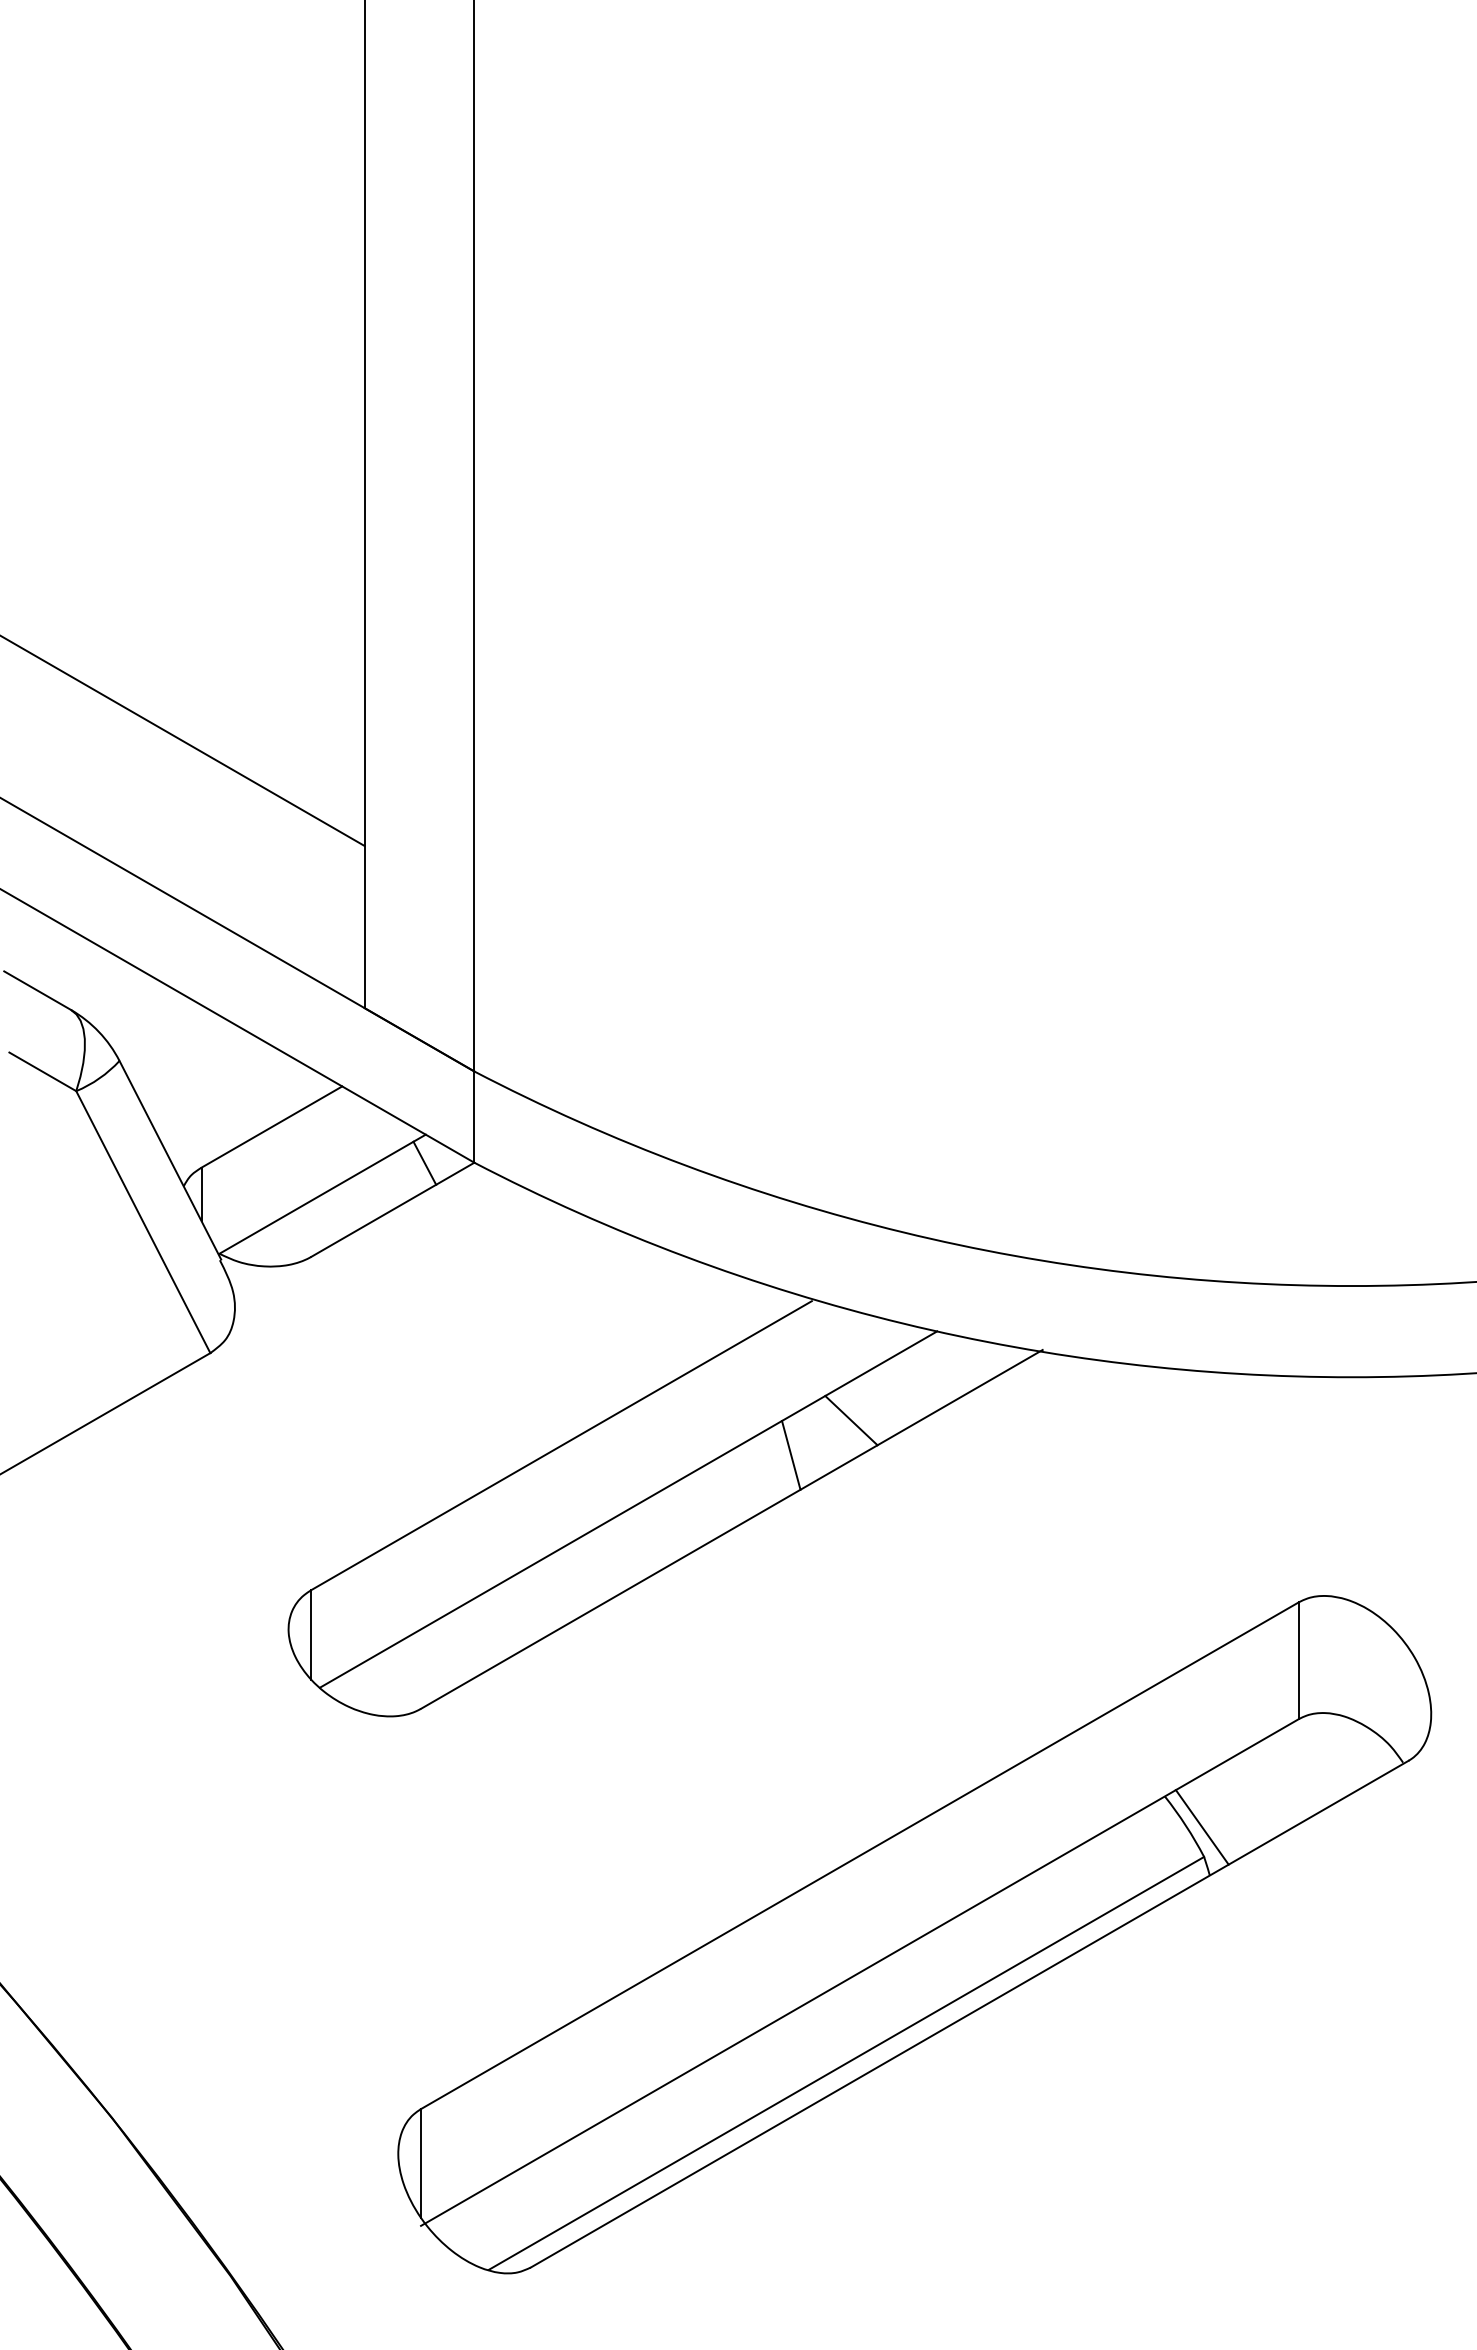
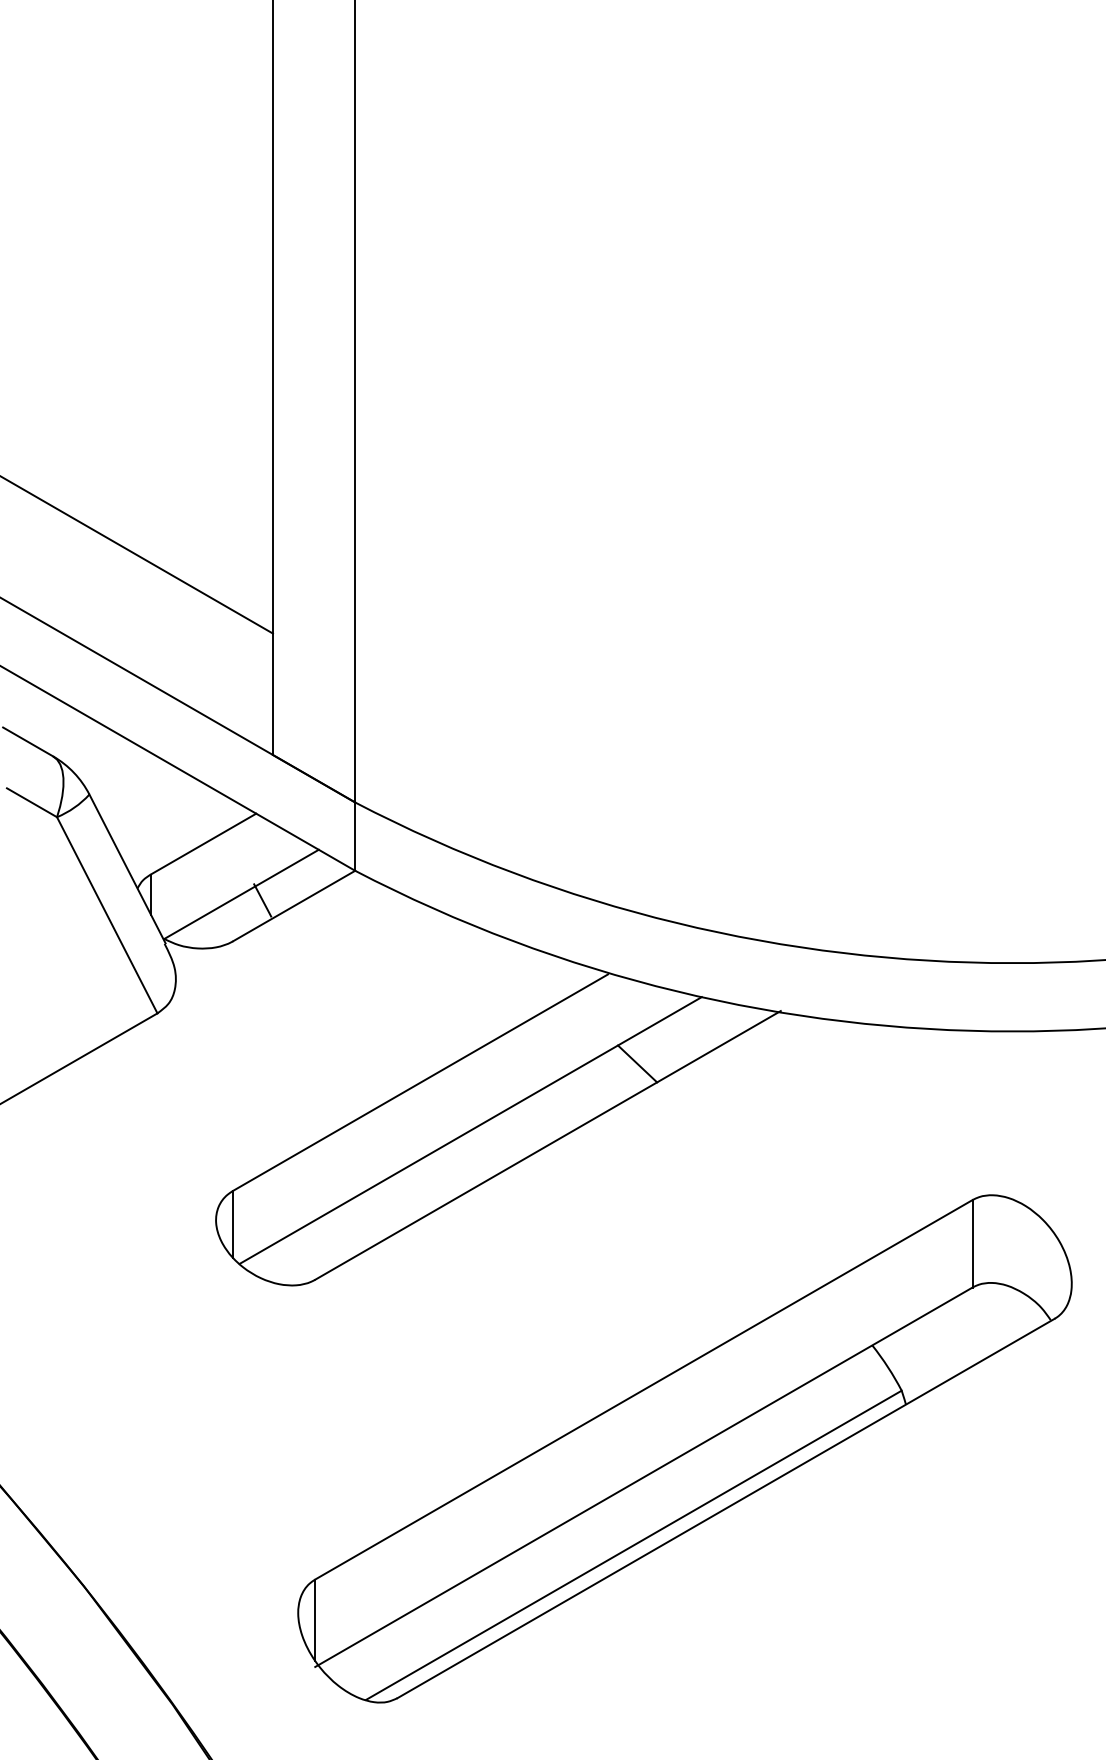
line: (424, 1162) -> (262, 899), moved
line: (791, 1454) -> (592, 1089), removed
line: (1201, 1827) -> (899, 1368), removed

